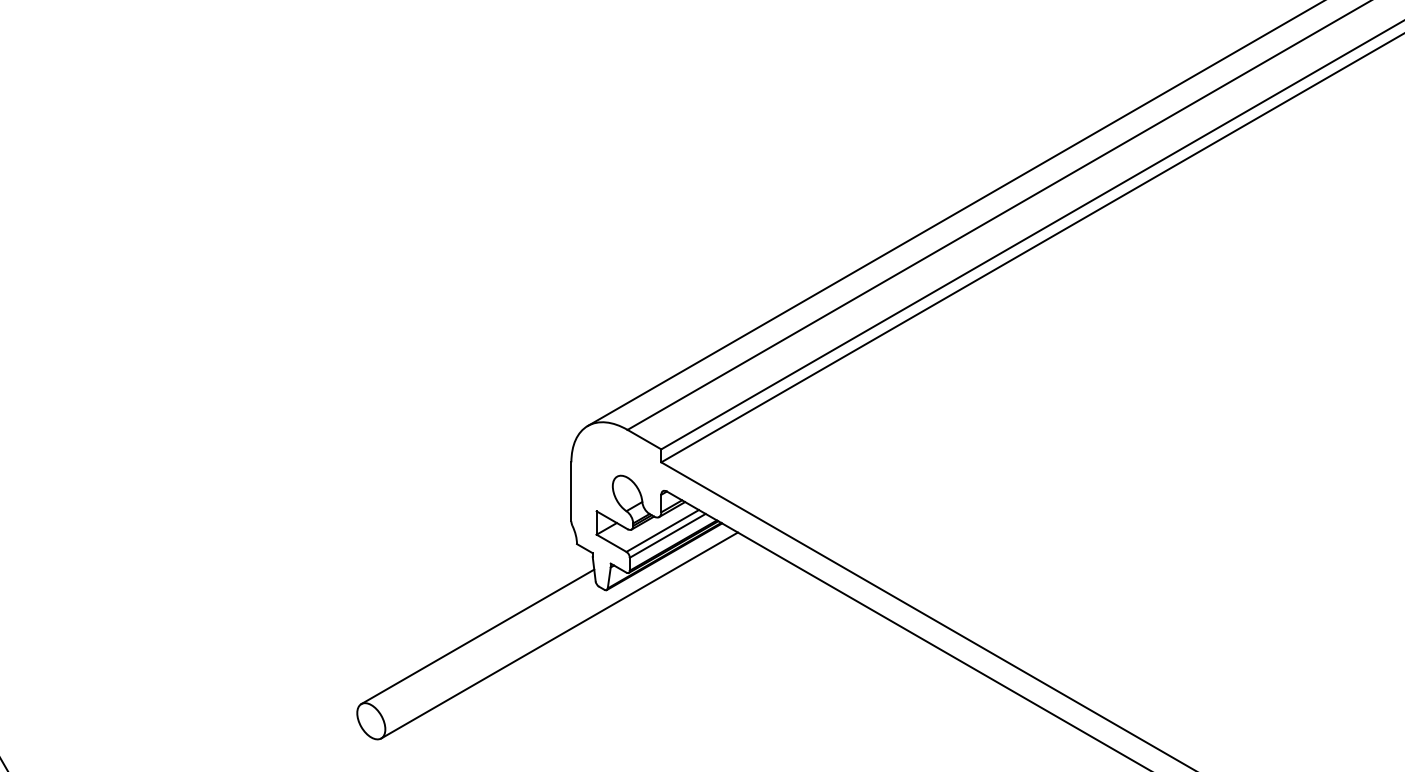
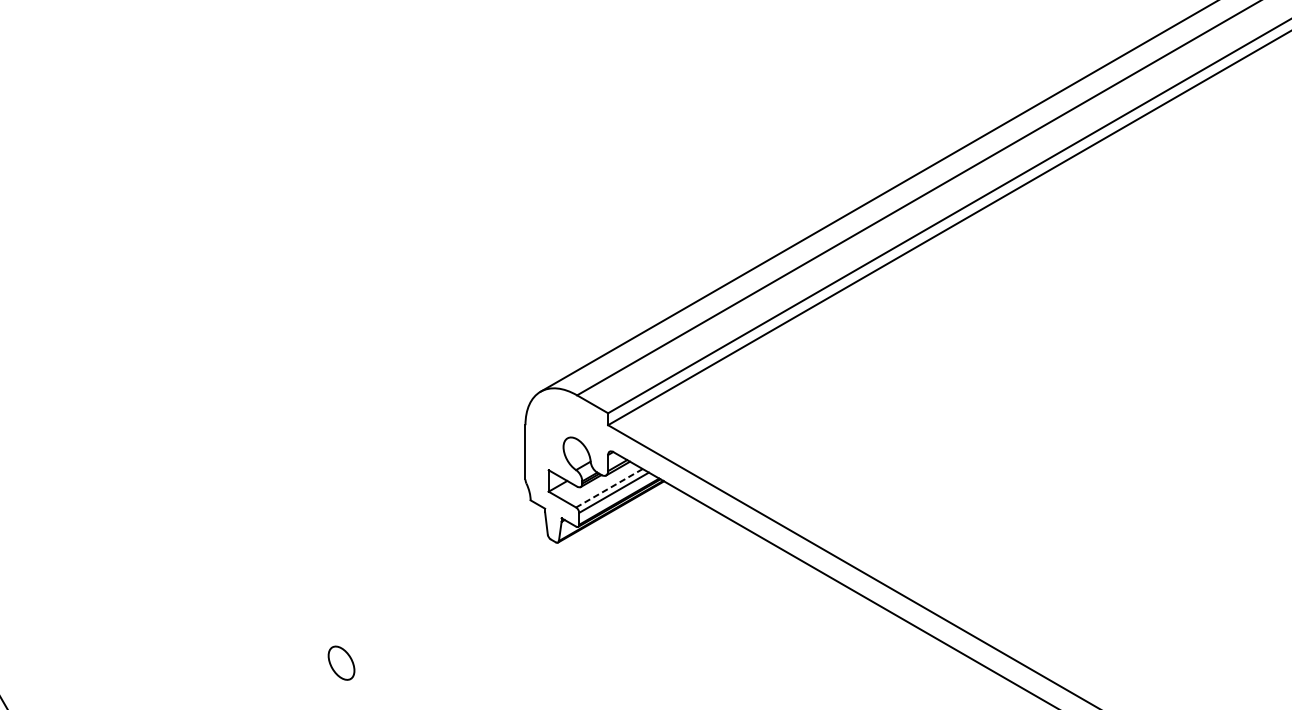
line: (662, 530) -> (609, 487), solid -> dashed
line: (559, 635) -> (514, 584), removed
line: (477, 636) -> (439, 585), removed

